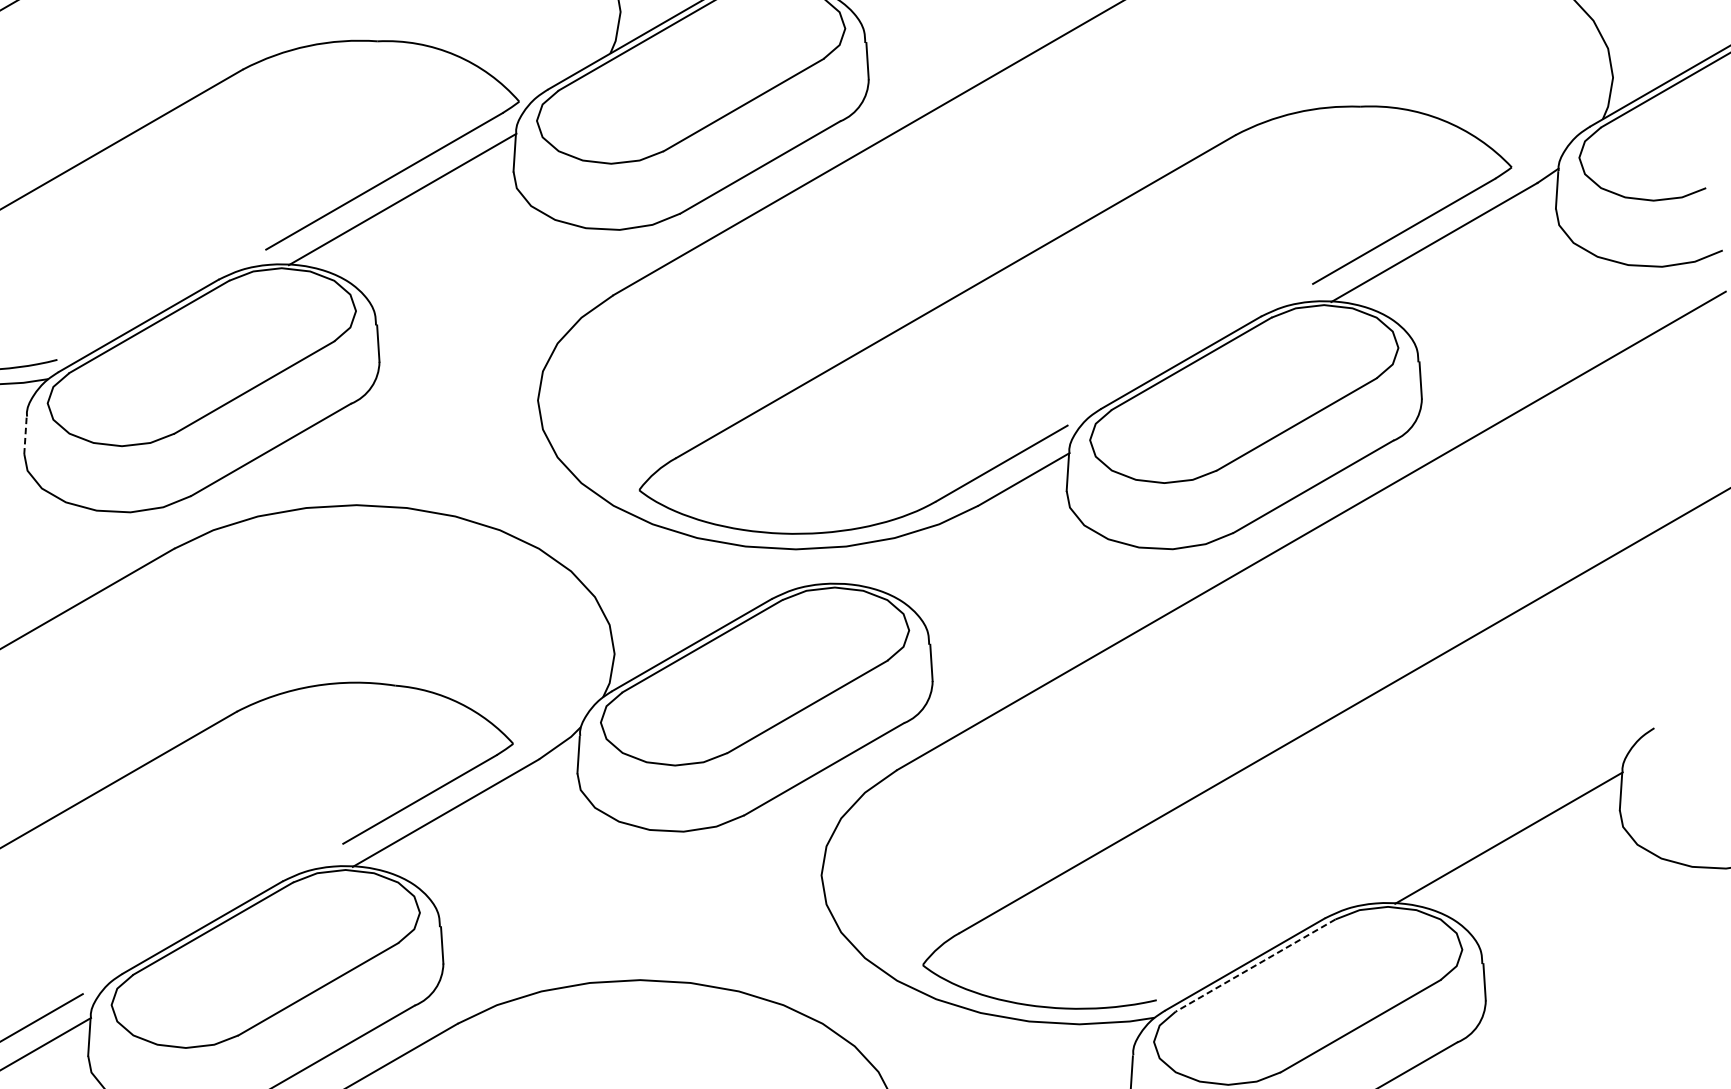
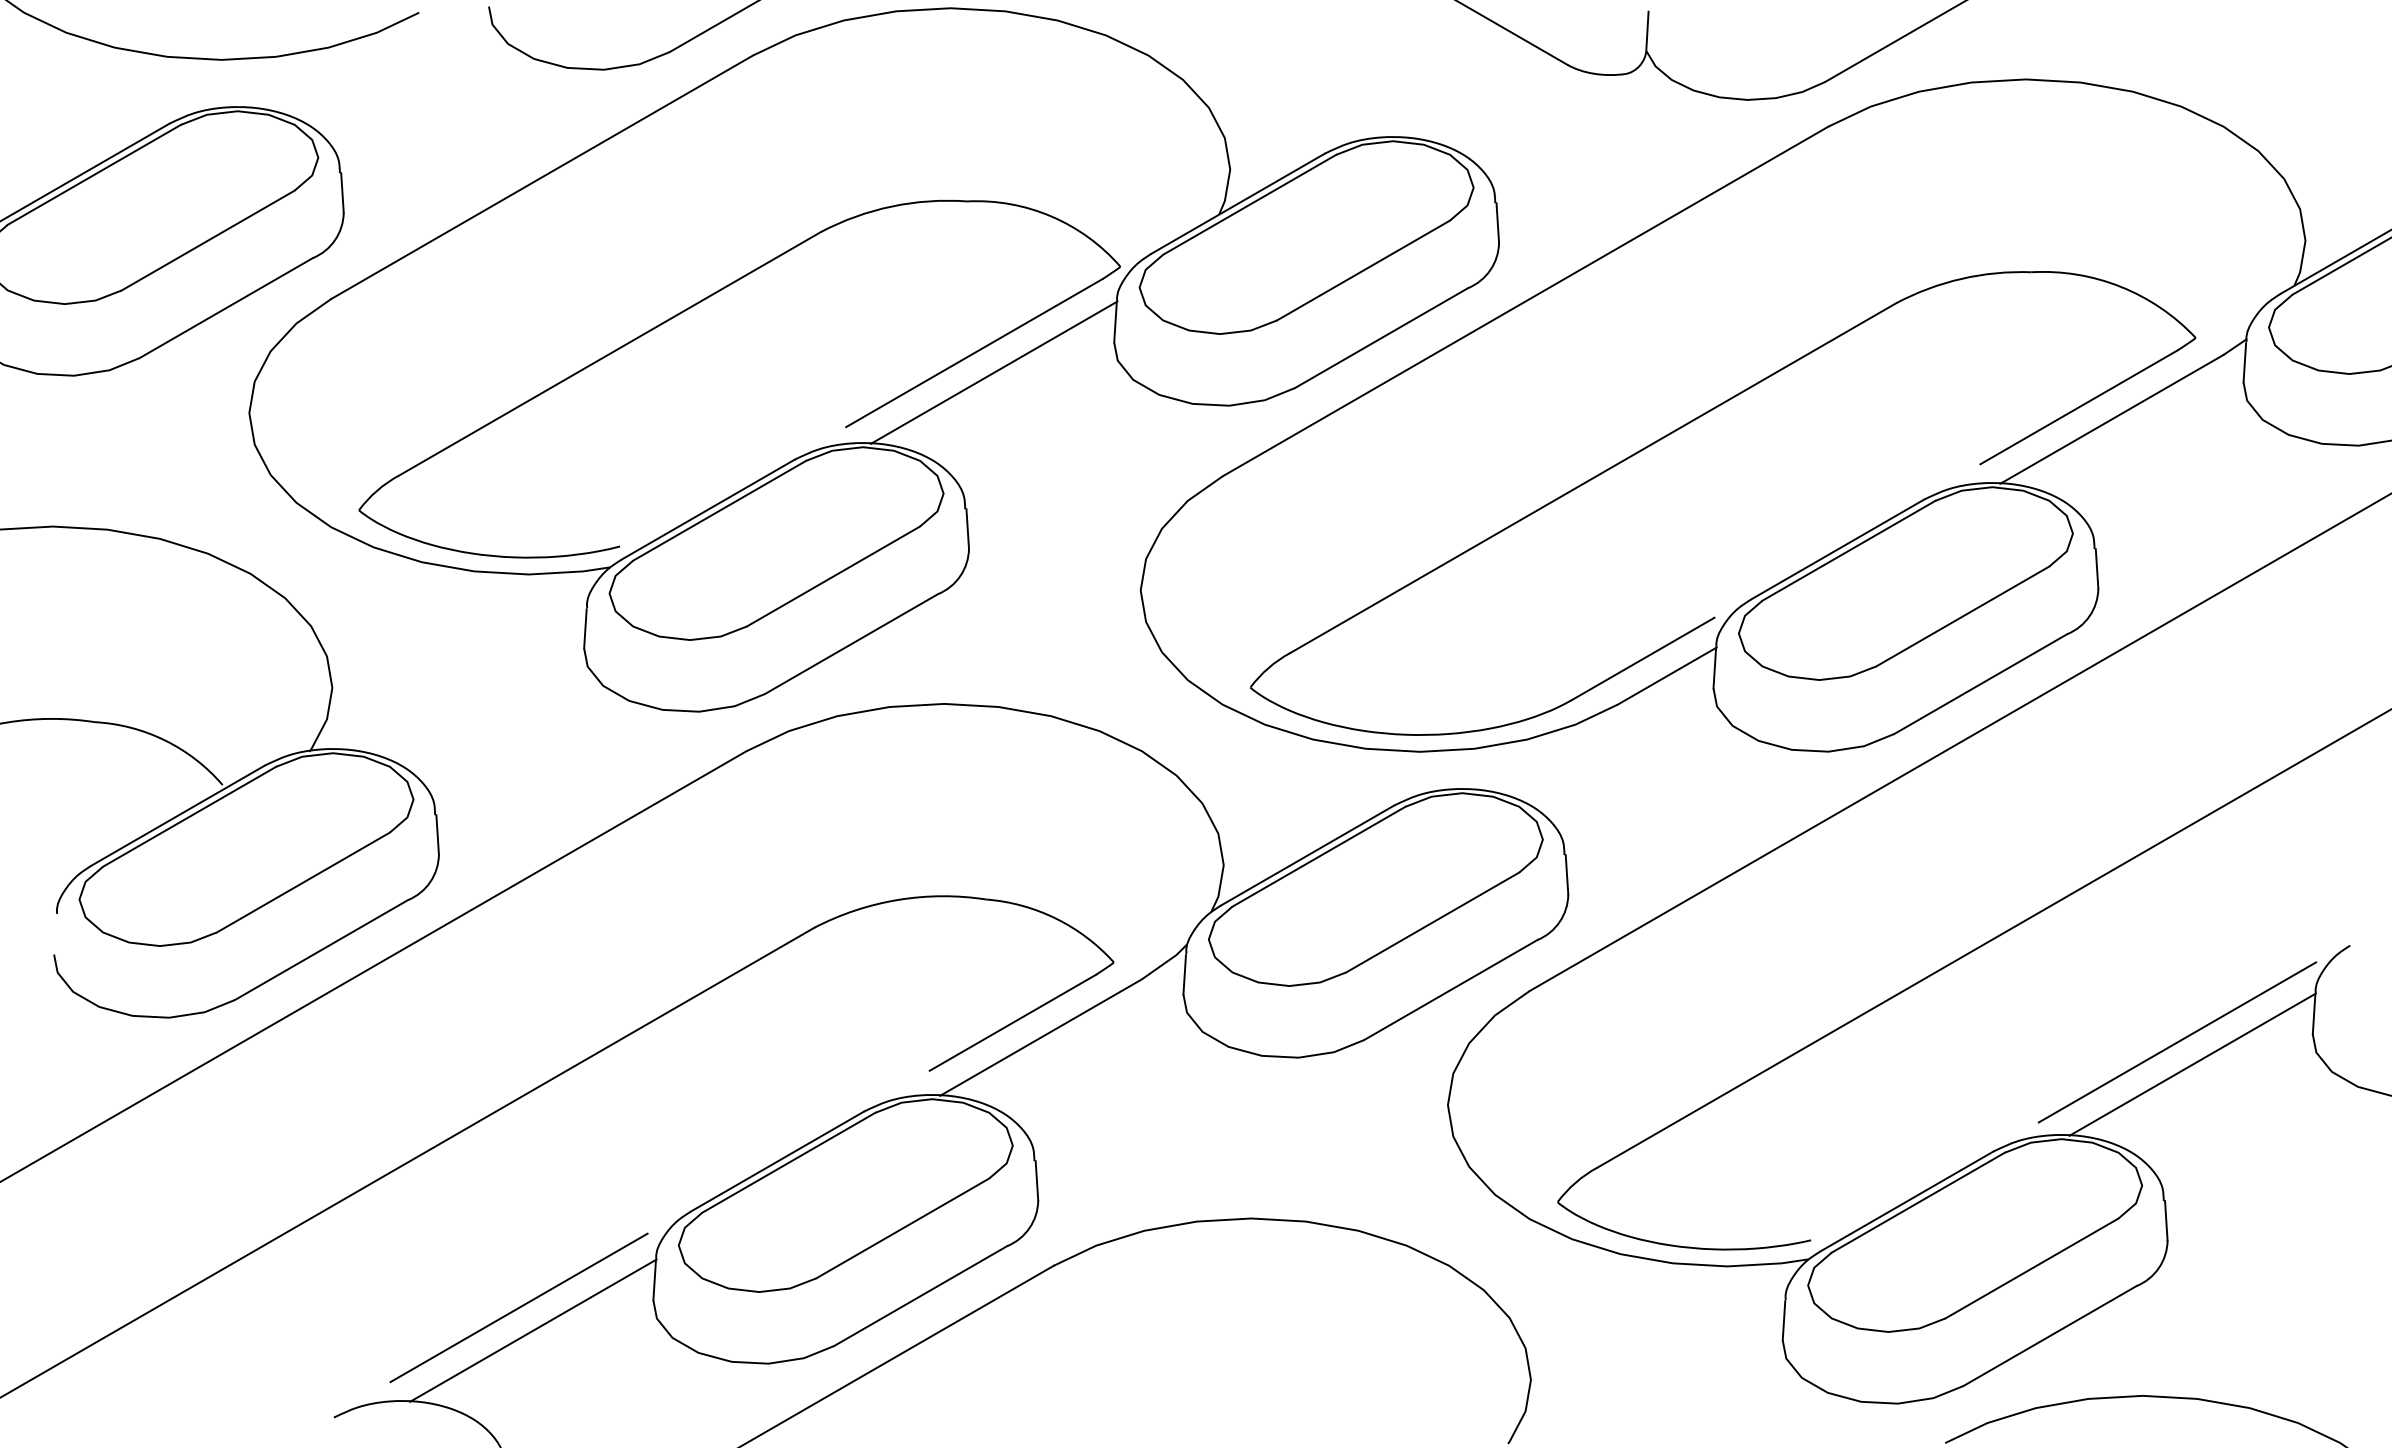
line: (25, 435) -> (585, 628), dashed -> solid
line: (1494, 817) -> (2177, 1042), added
line: (1255, 965) -> (1918, 1202), dashed -> solid

